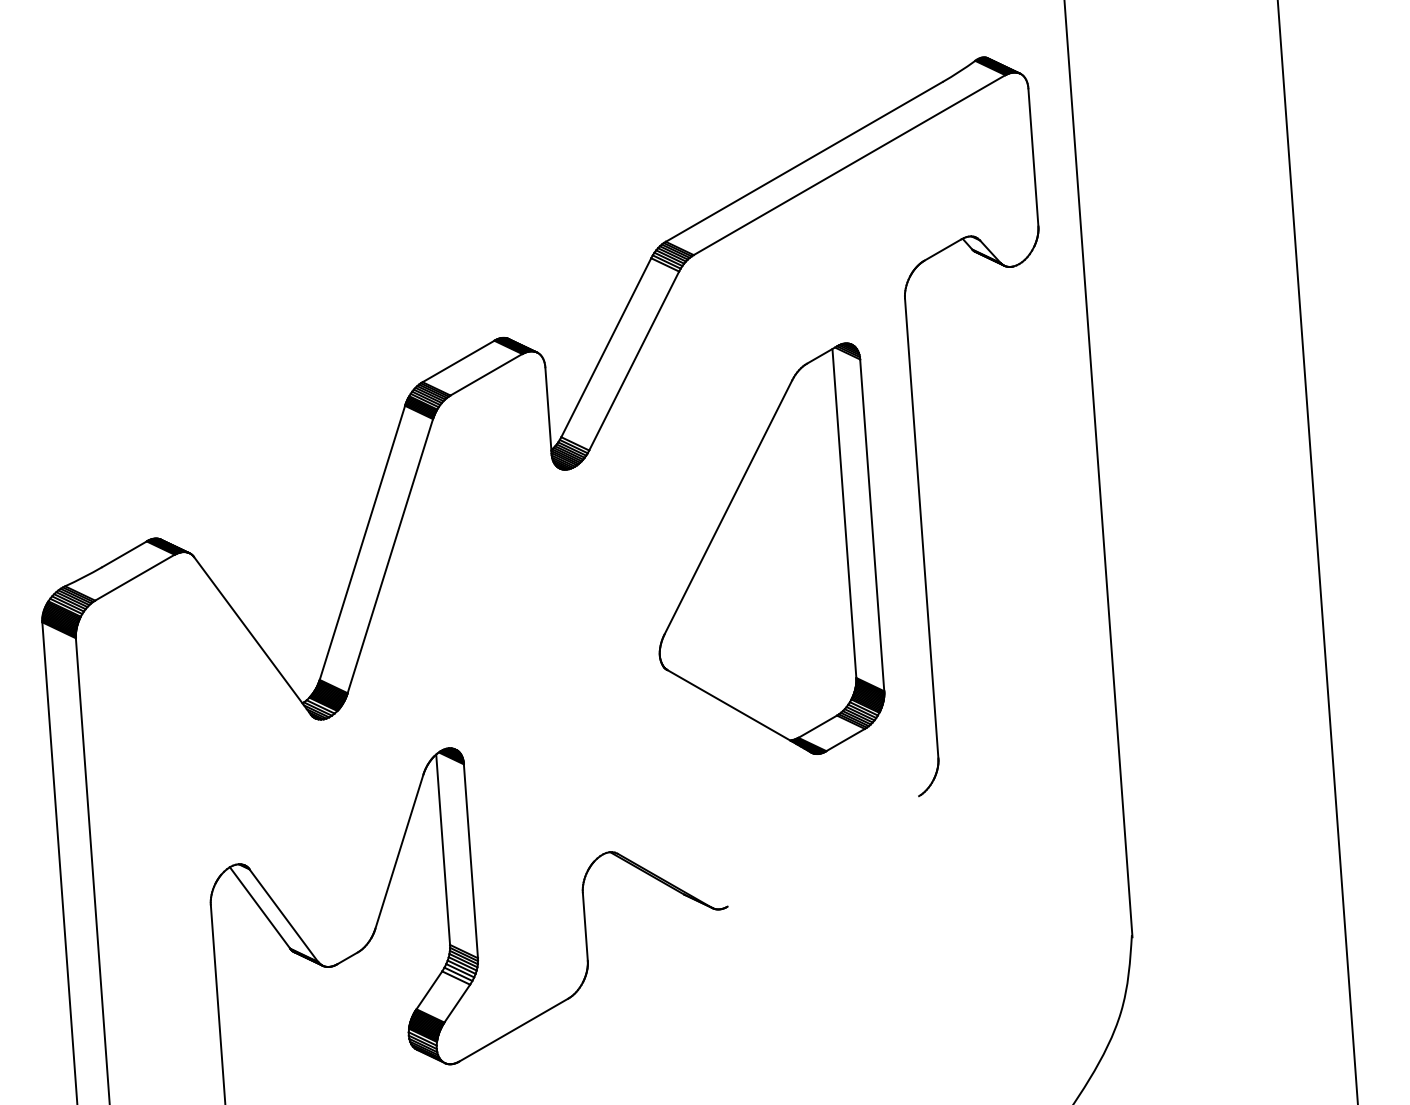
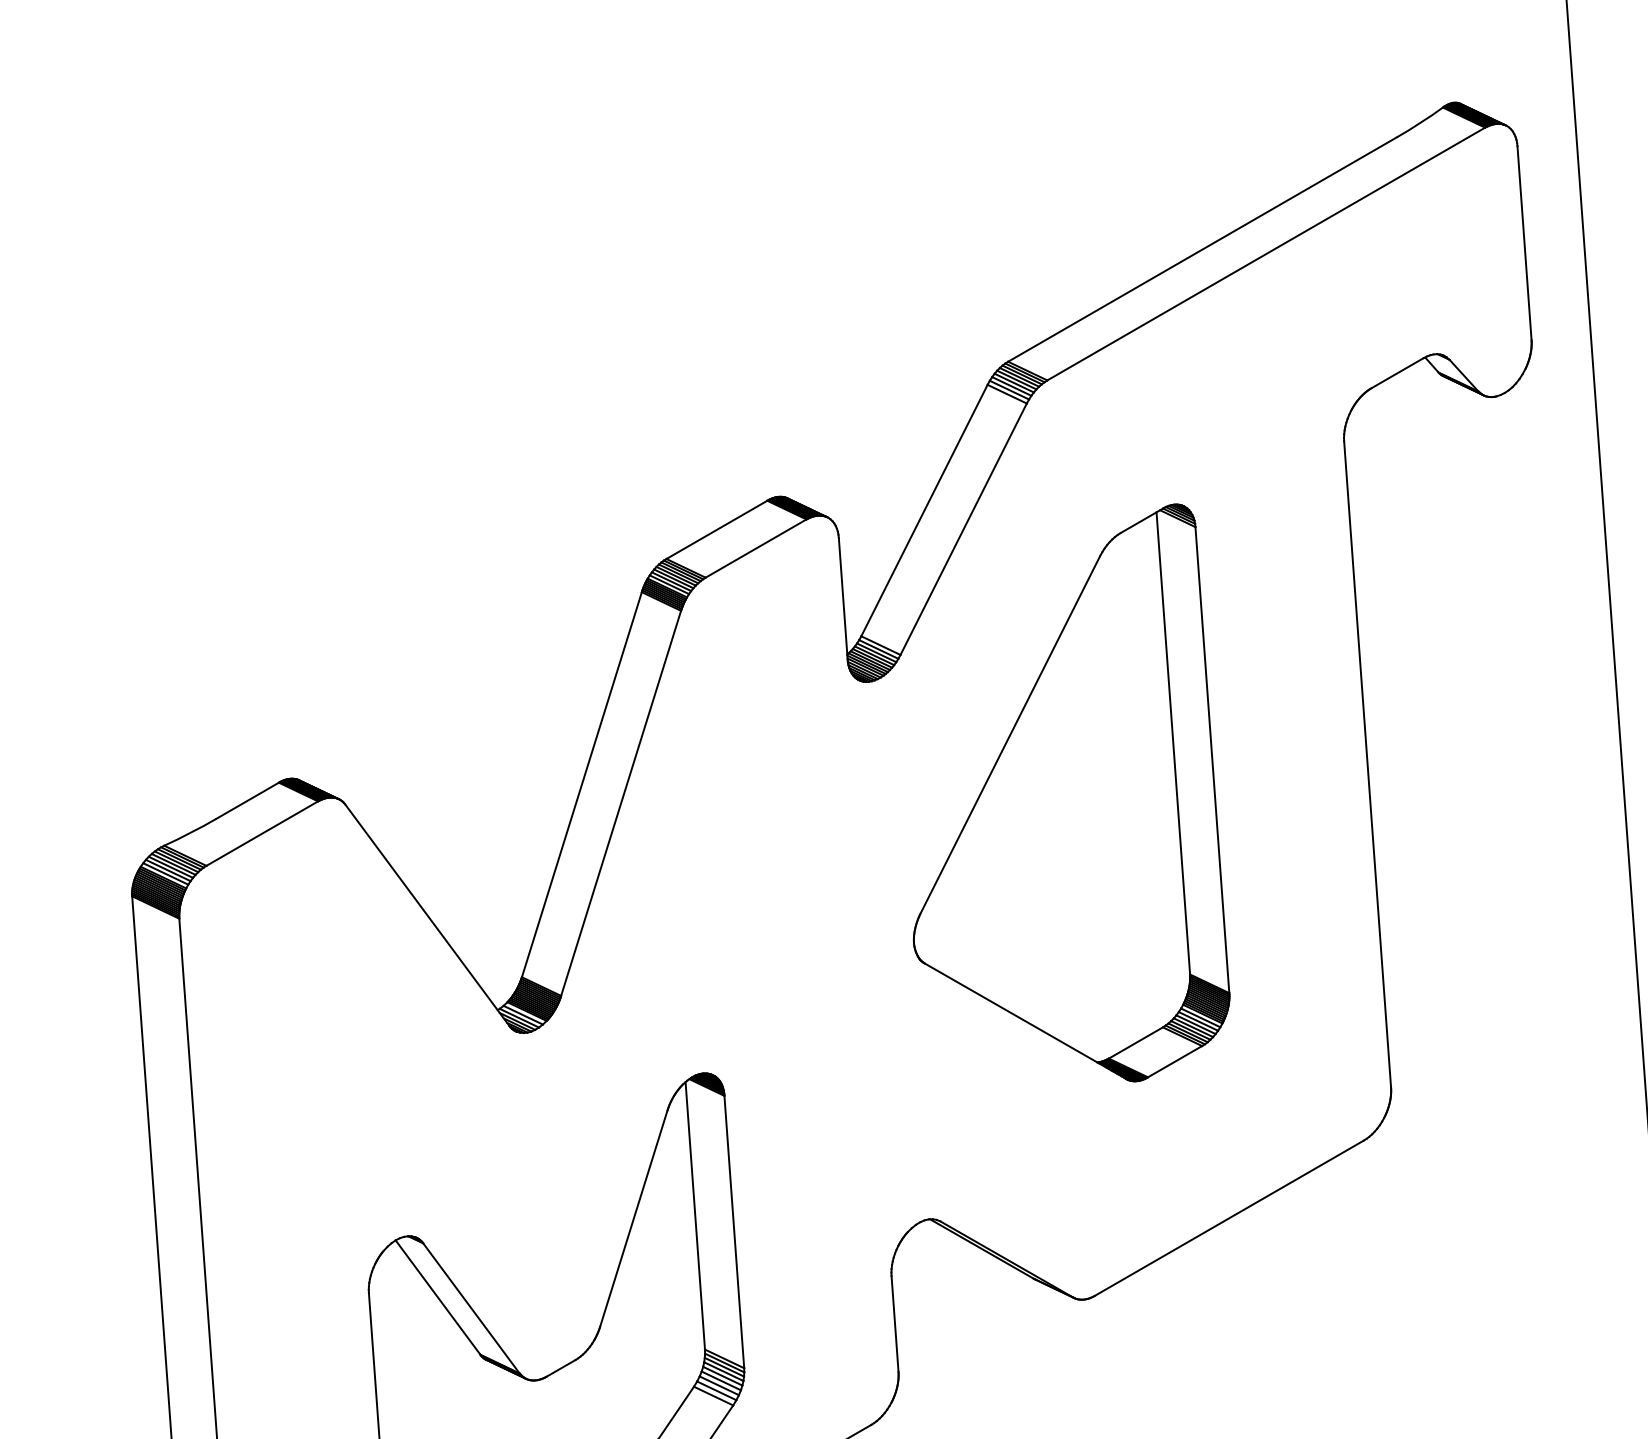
part: (771, 548) -> (1070, 792), moved
line: (823, 851) -> (1229, 1218), added

